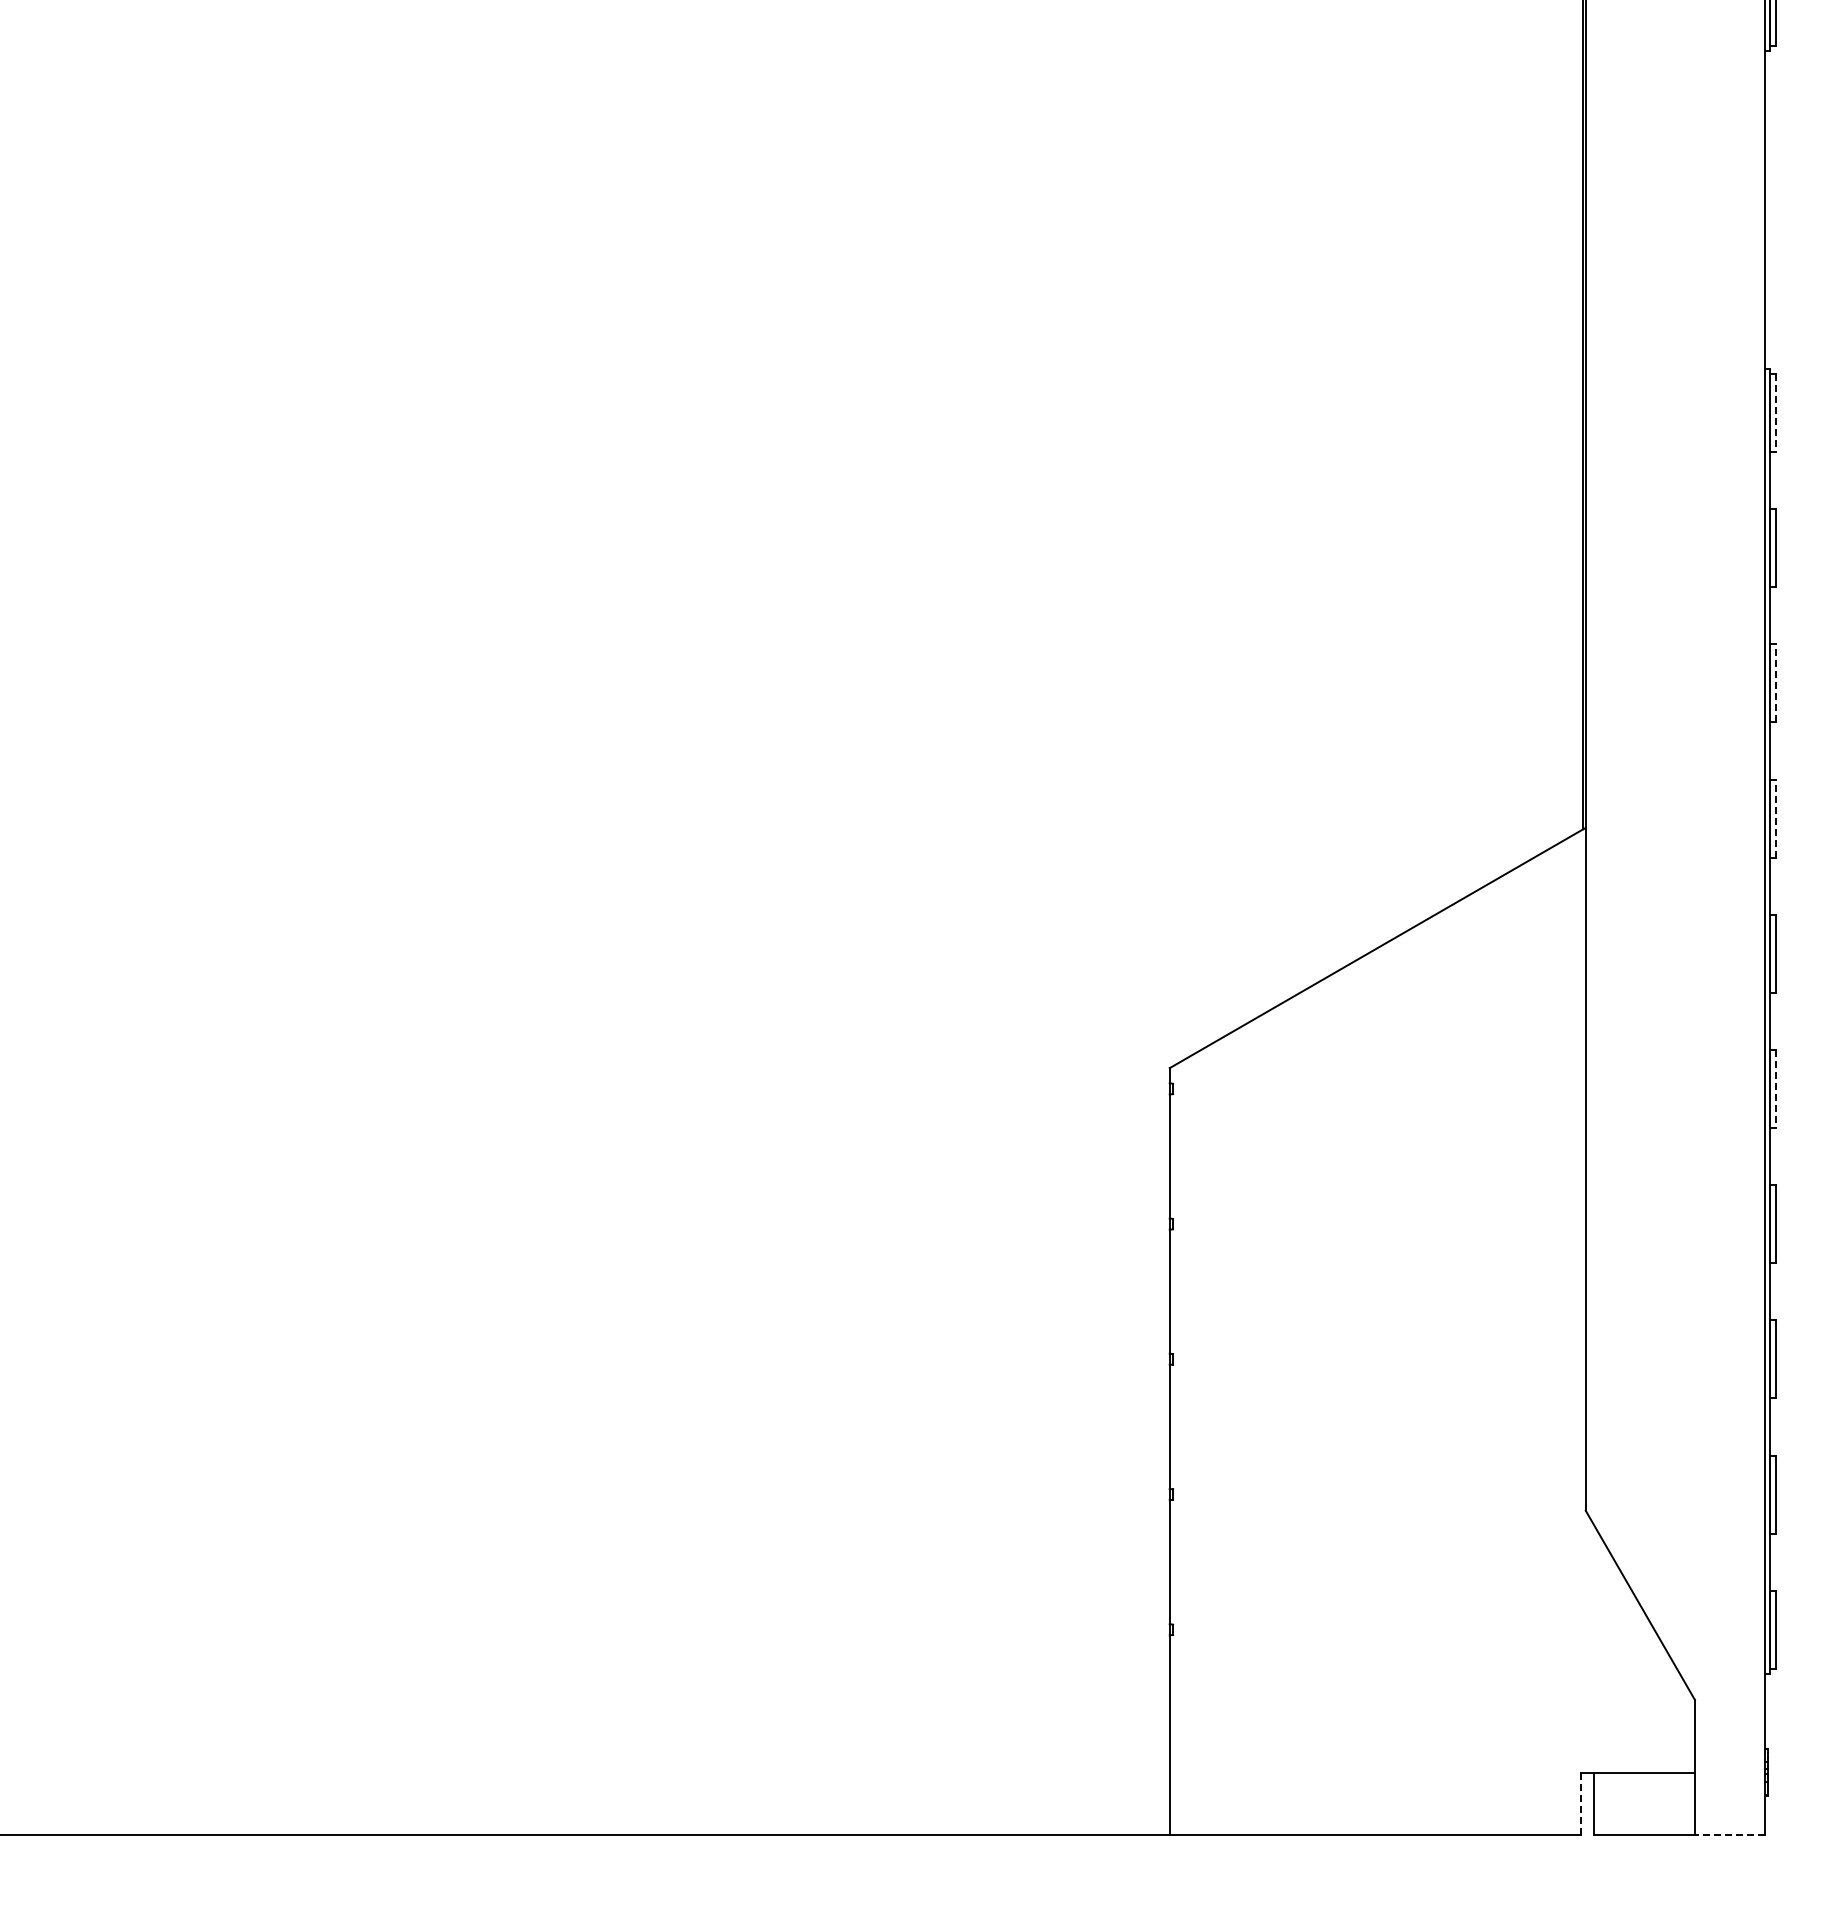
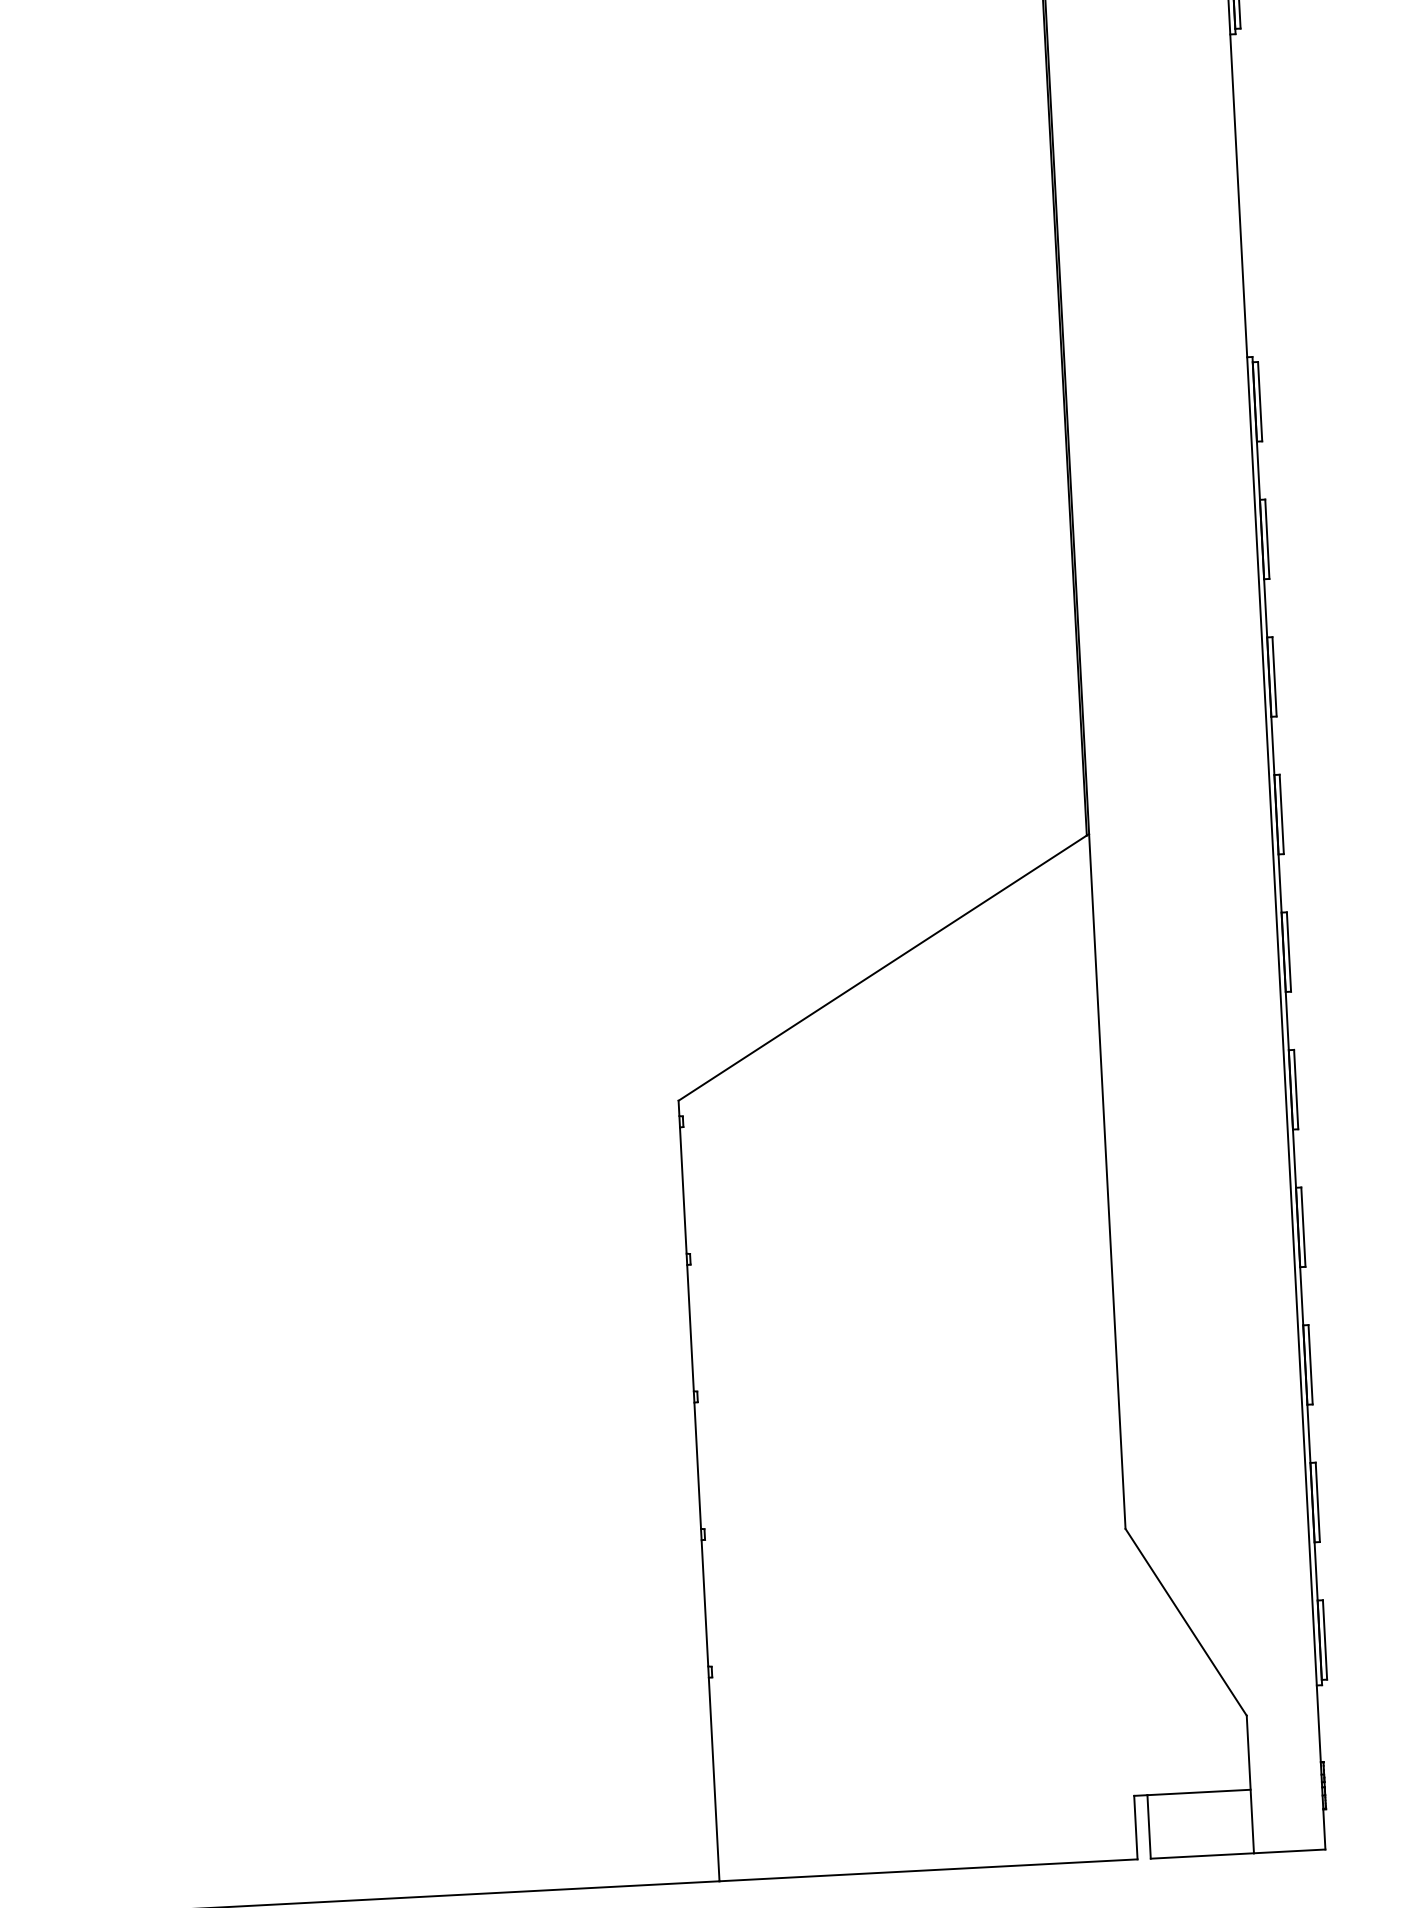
line: (1775, 413) -> (1260, 402), dashed -> solid
line: (1775, 682) -> (1274, 676), dashed -> solid
line: (1775, 818) -> (1281, 814), dashed -> solid
line: (1775, 1089) -> (1296, 1090), dashed -> solid
line: (1580, 1803) -> (1135, 1827), dashed -> solid
line: (1729, 1835) -> (1289, 1851), dashed -> solid

